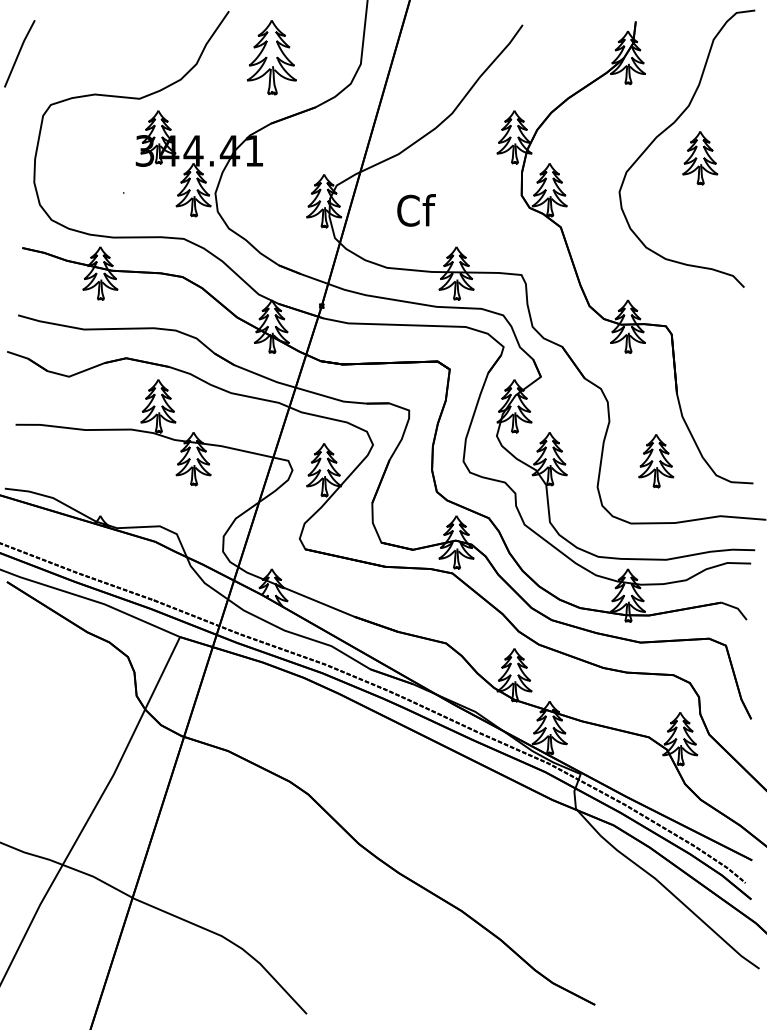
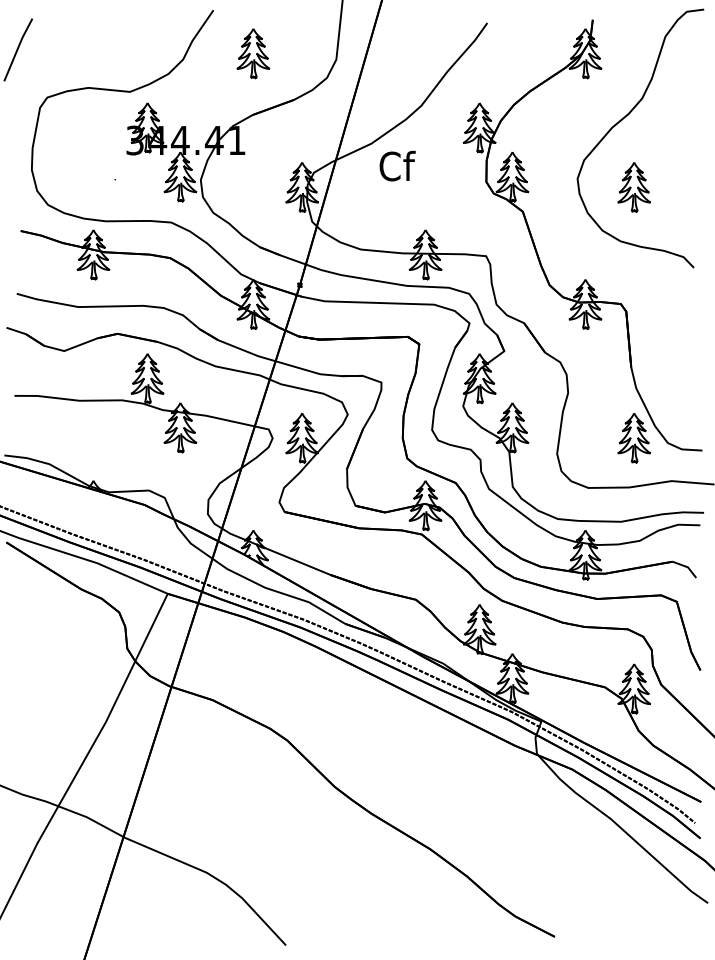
part: (271, 57) -> (253, 53), size x0.71
part: (700, 158) -> (634, 187), moved
text: (416, 210) -> (397, 166), moved
part: (656, 461) -> (634, 438), moved

